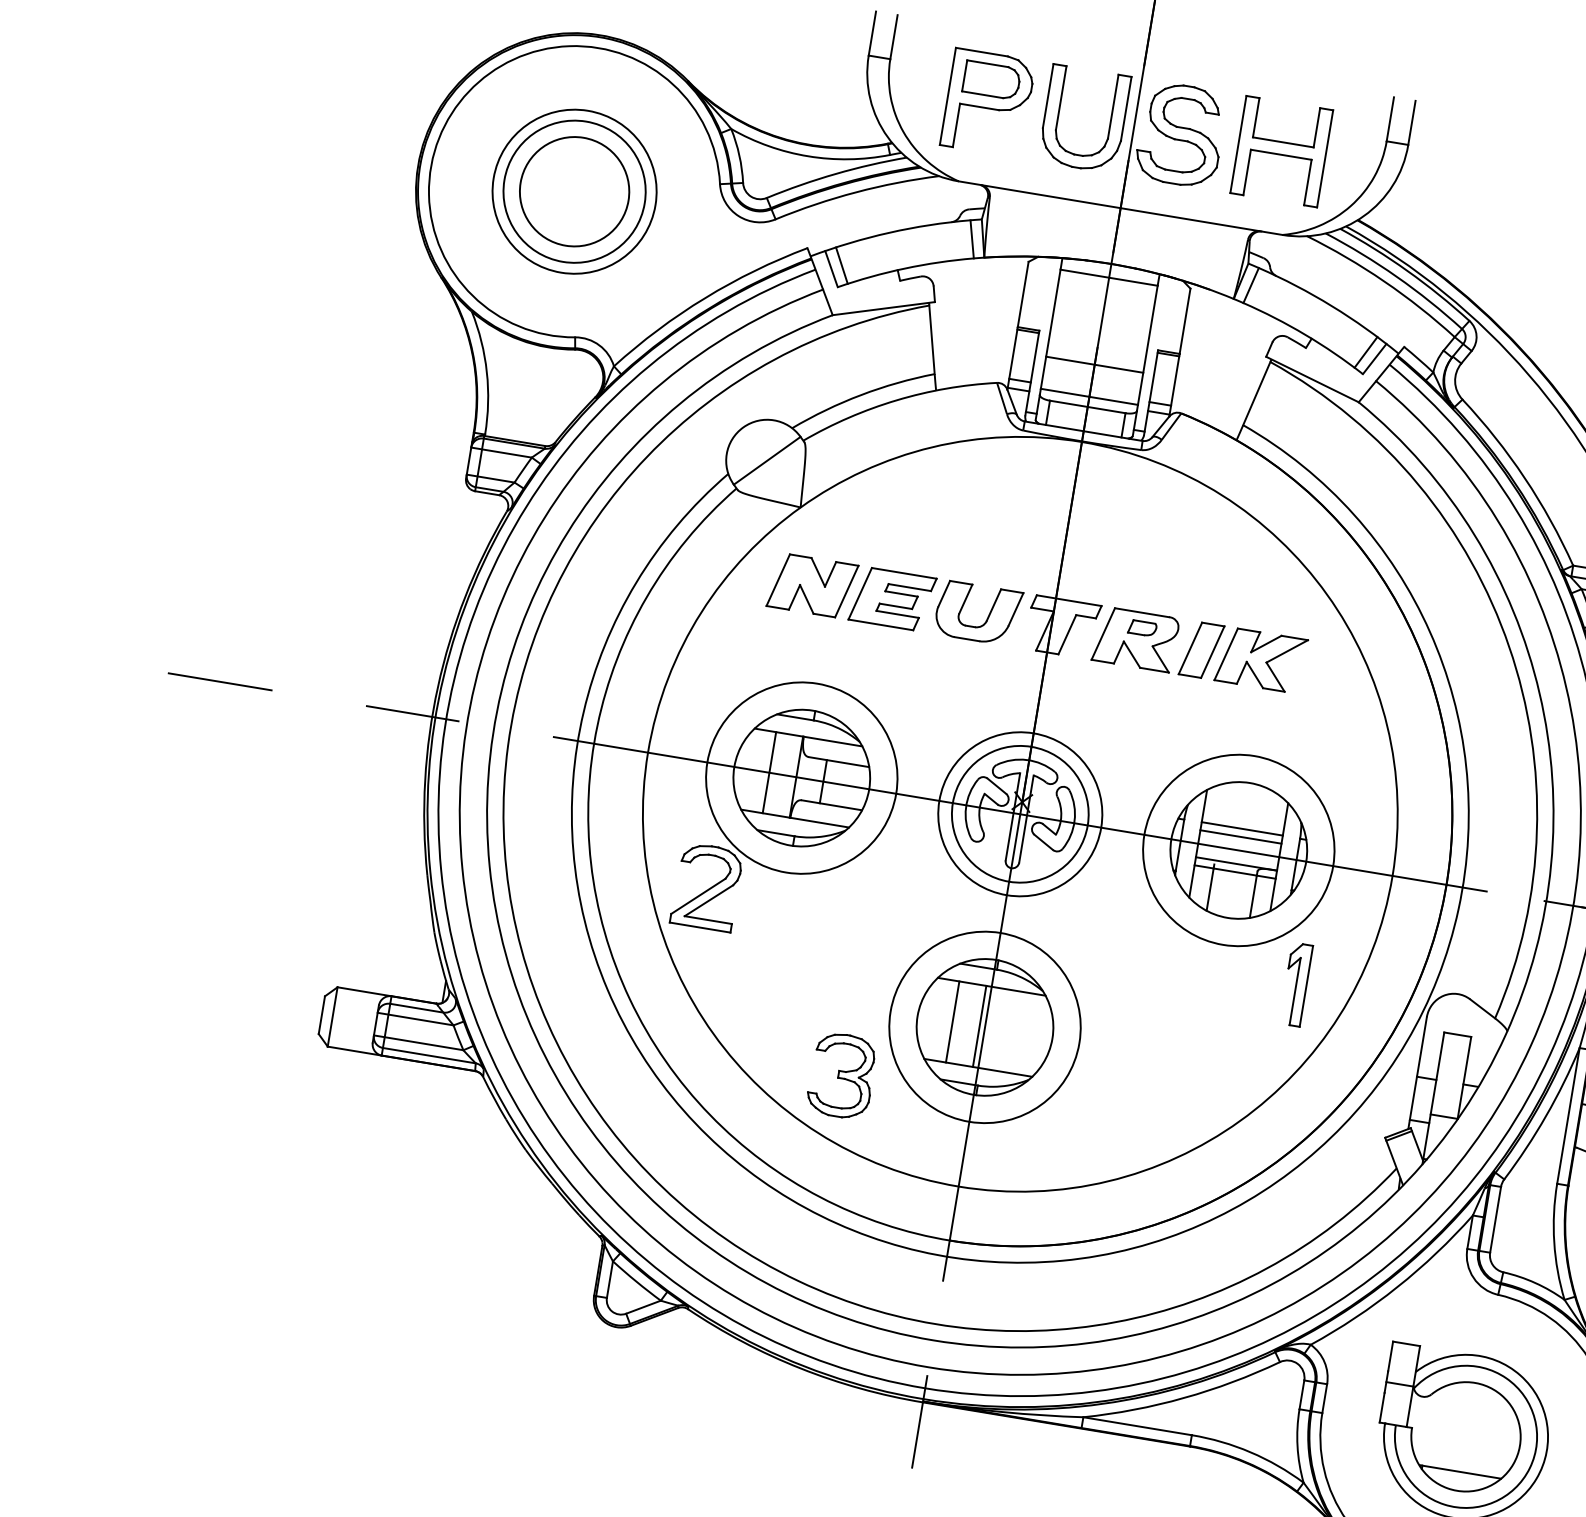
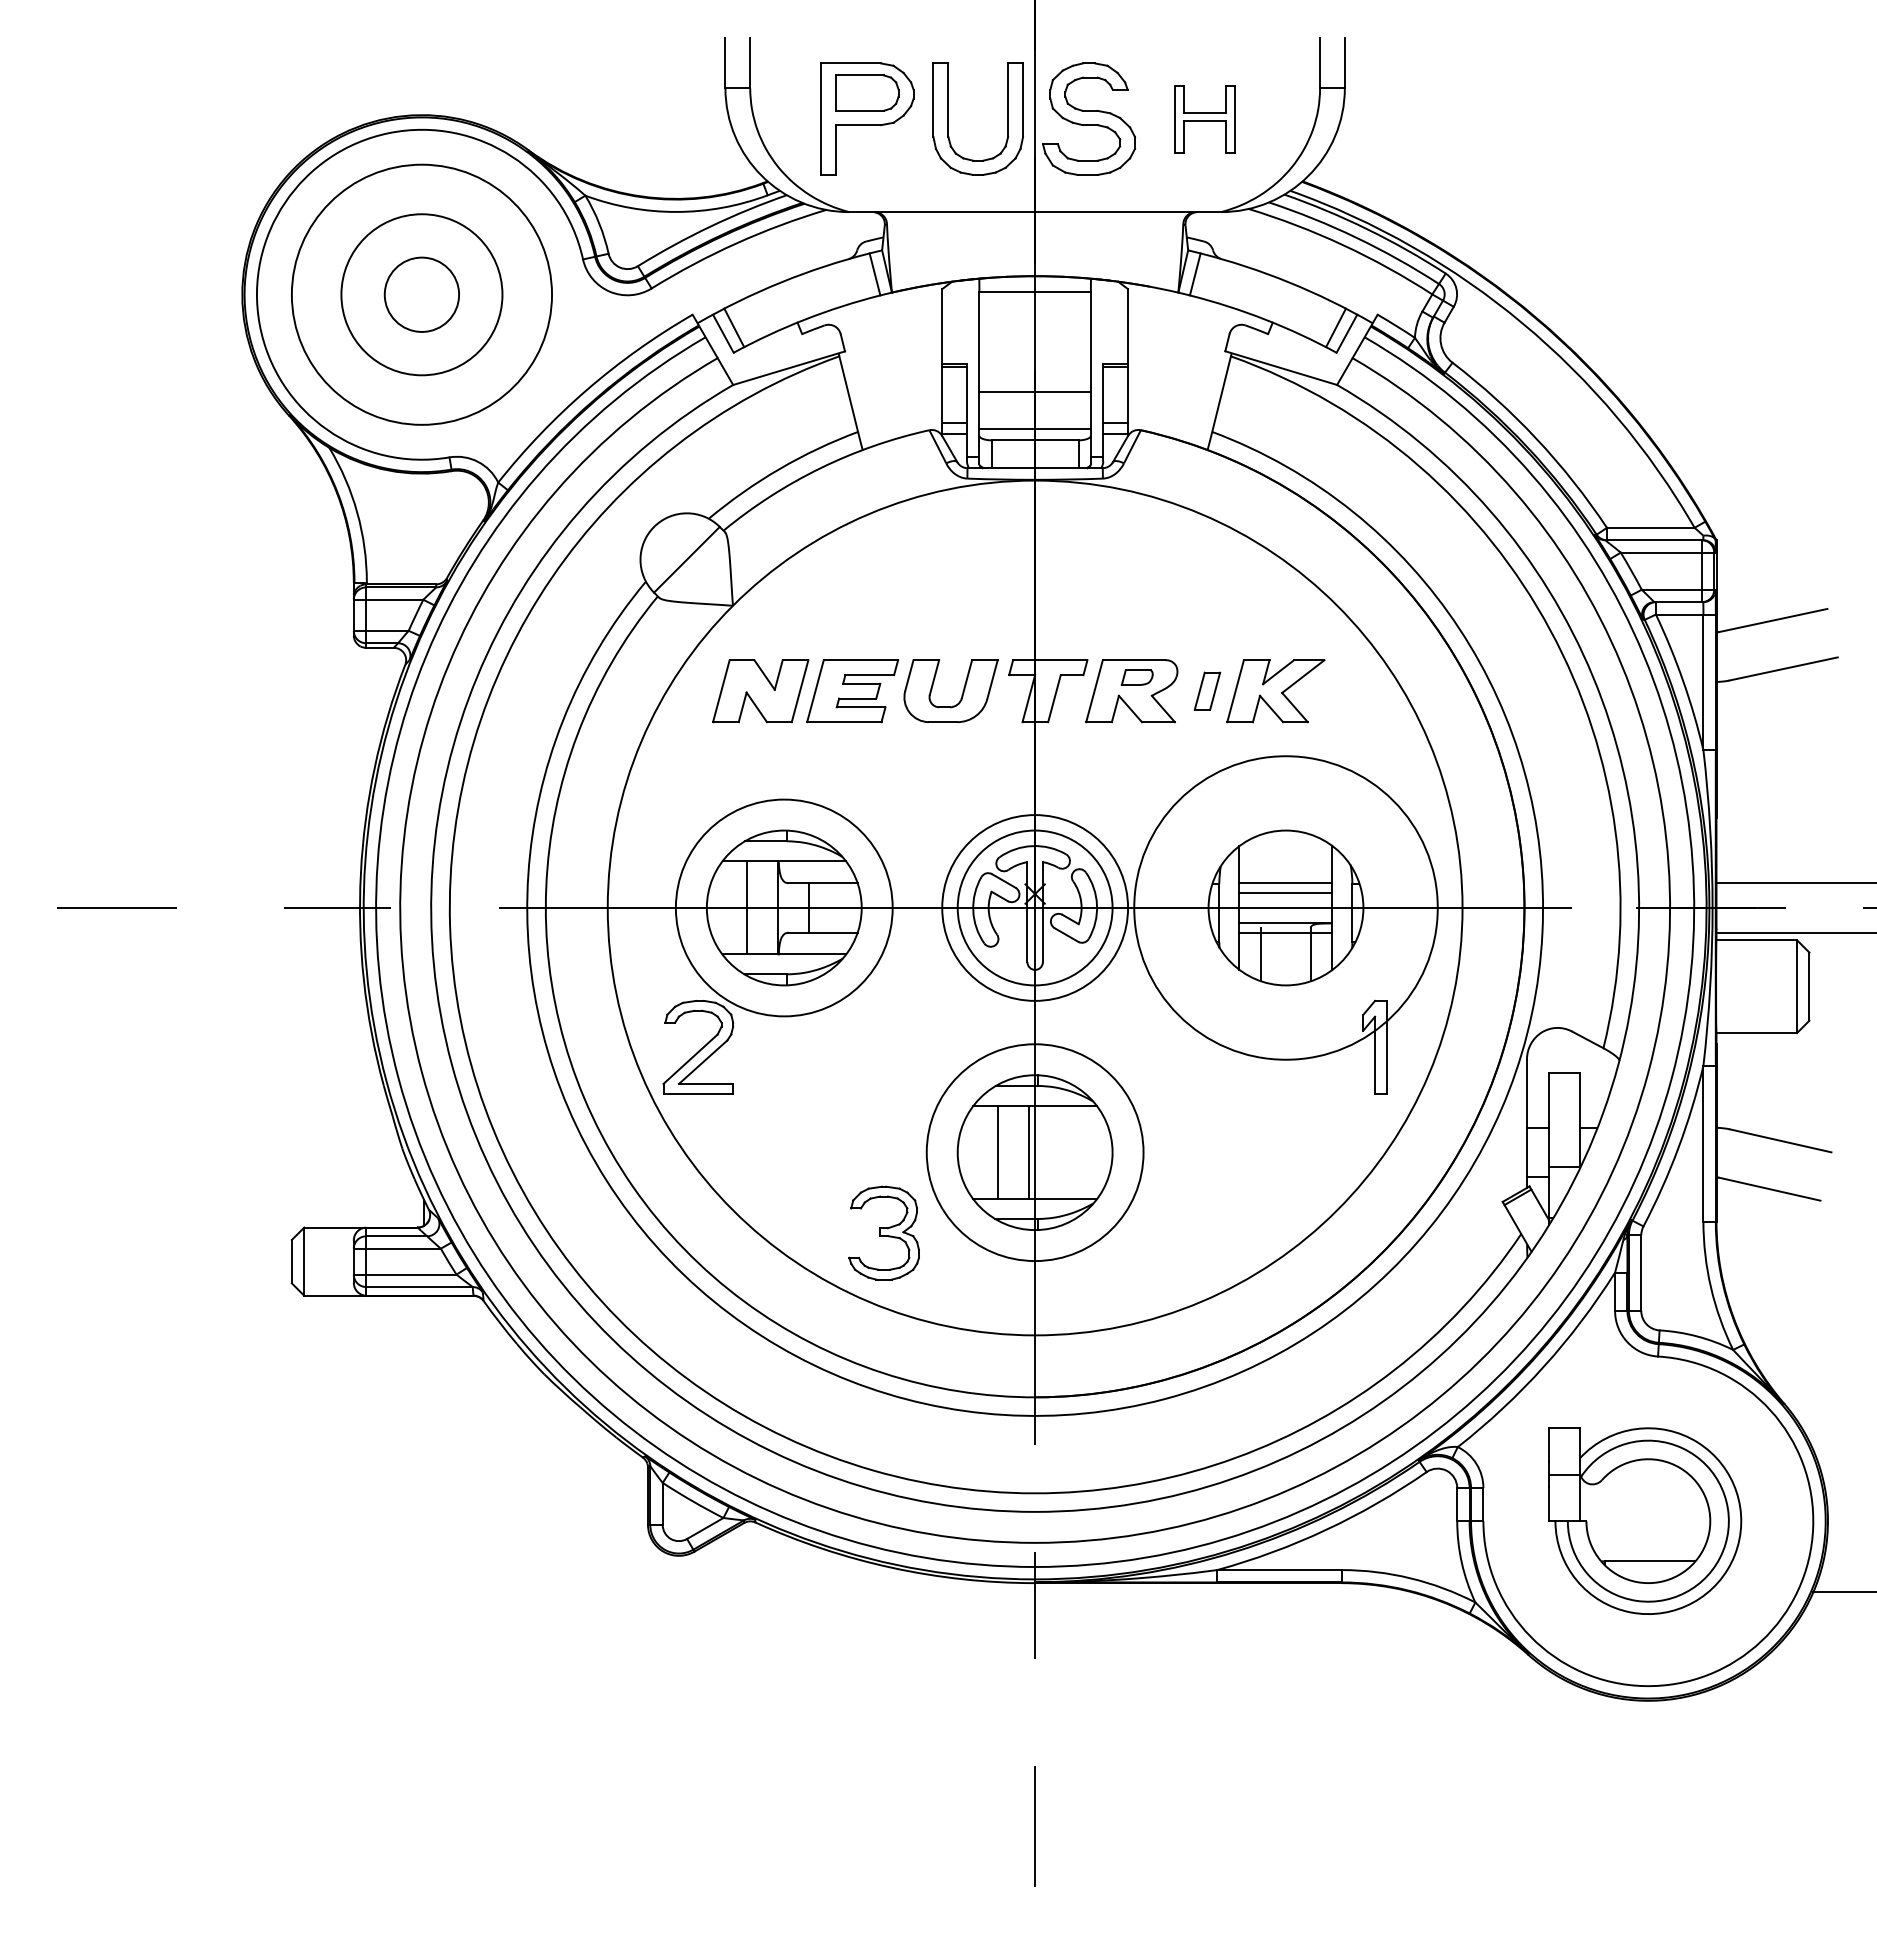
part: (1281, 151) -> (1204, 118), size x0.6
circle: (574, 191) -> (421, 294), size x0.6
circle: (574, 191) -> (421, 294), size x1.4
part: (1201, 650) -> (1207, 691), size x0.6
circle: (1238, 849) -> (1285, 907), size x1.4

